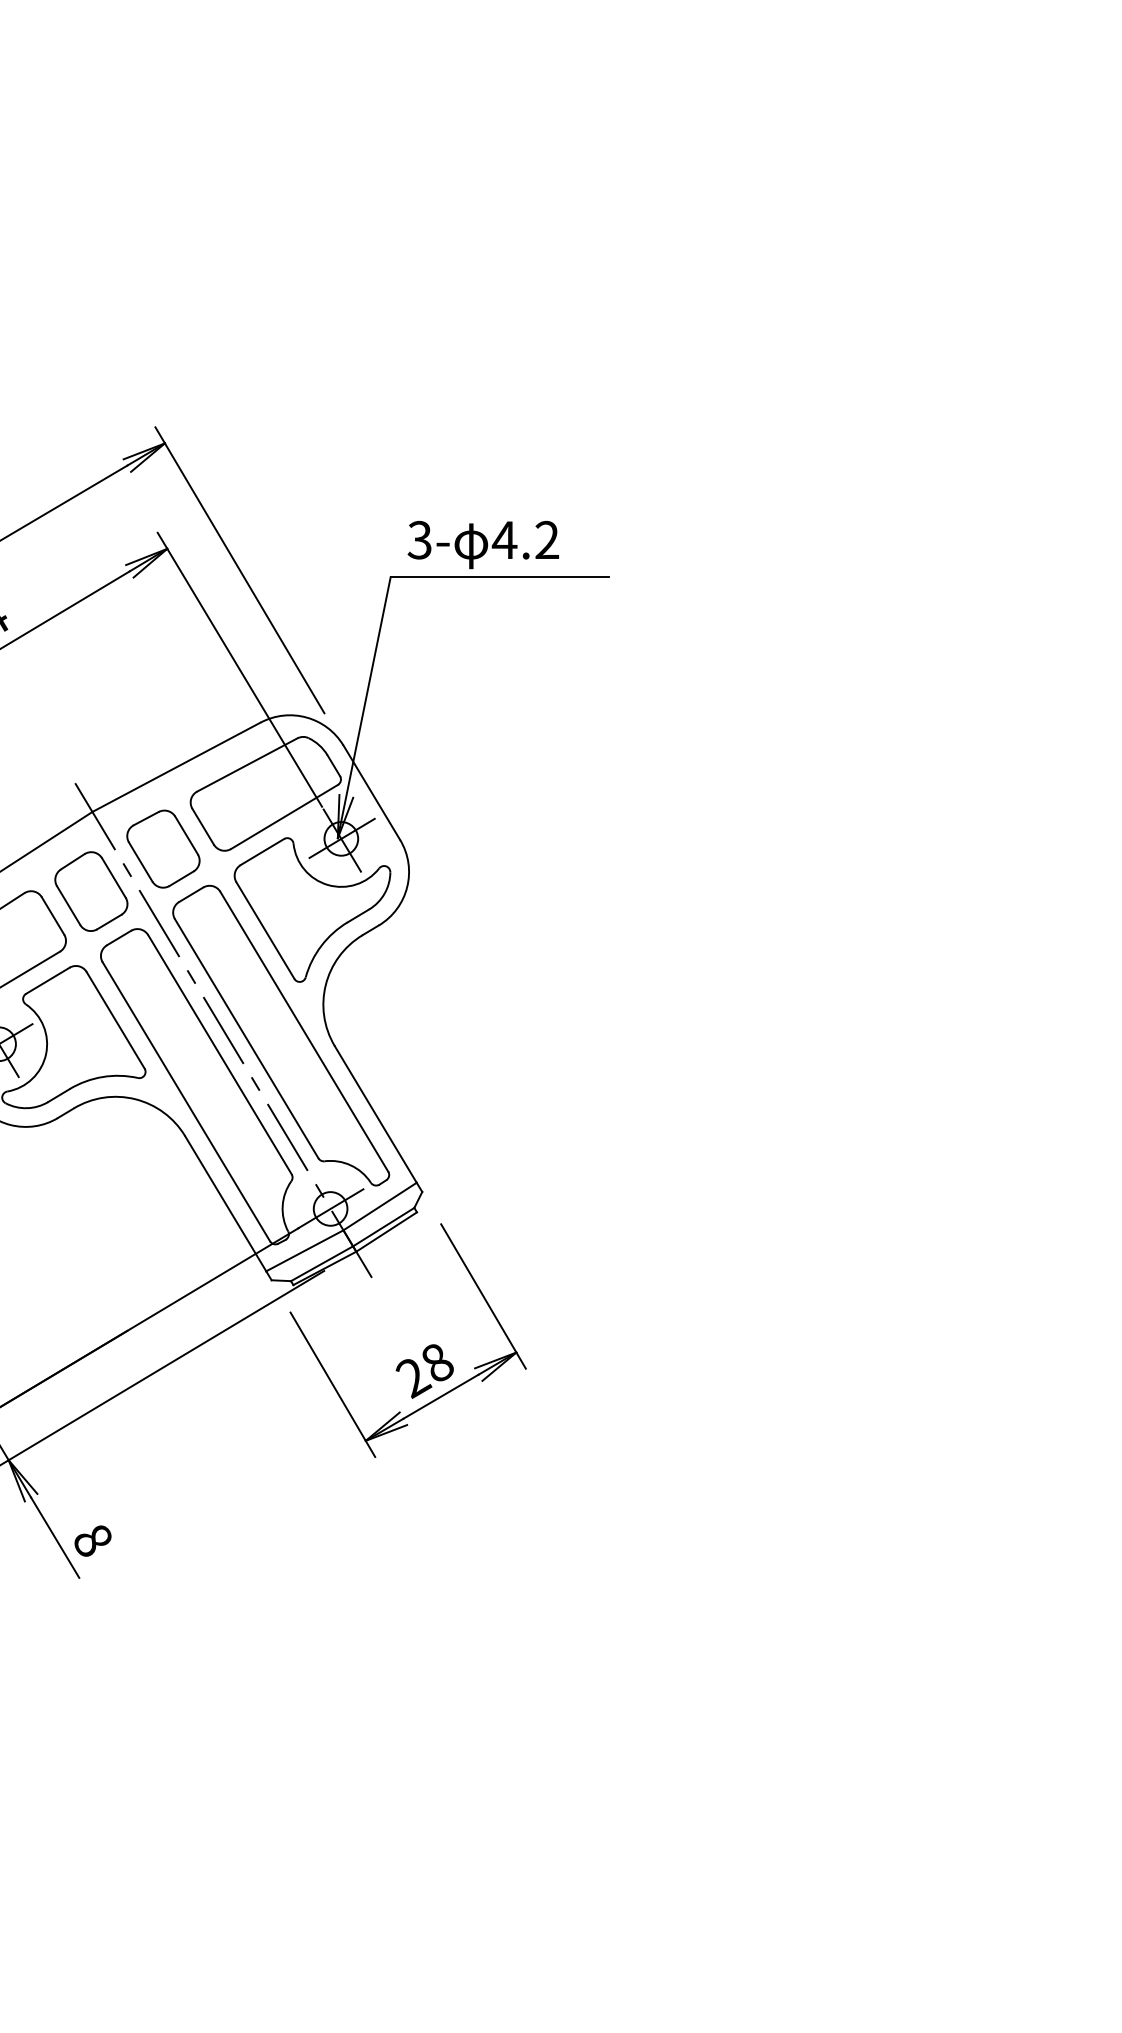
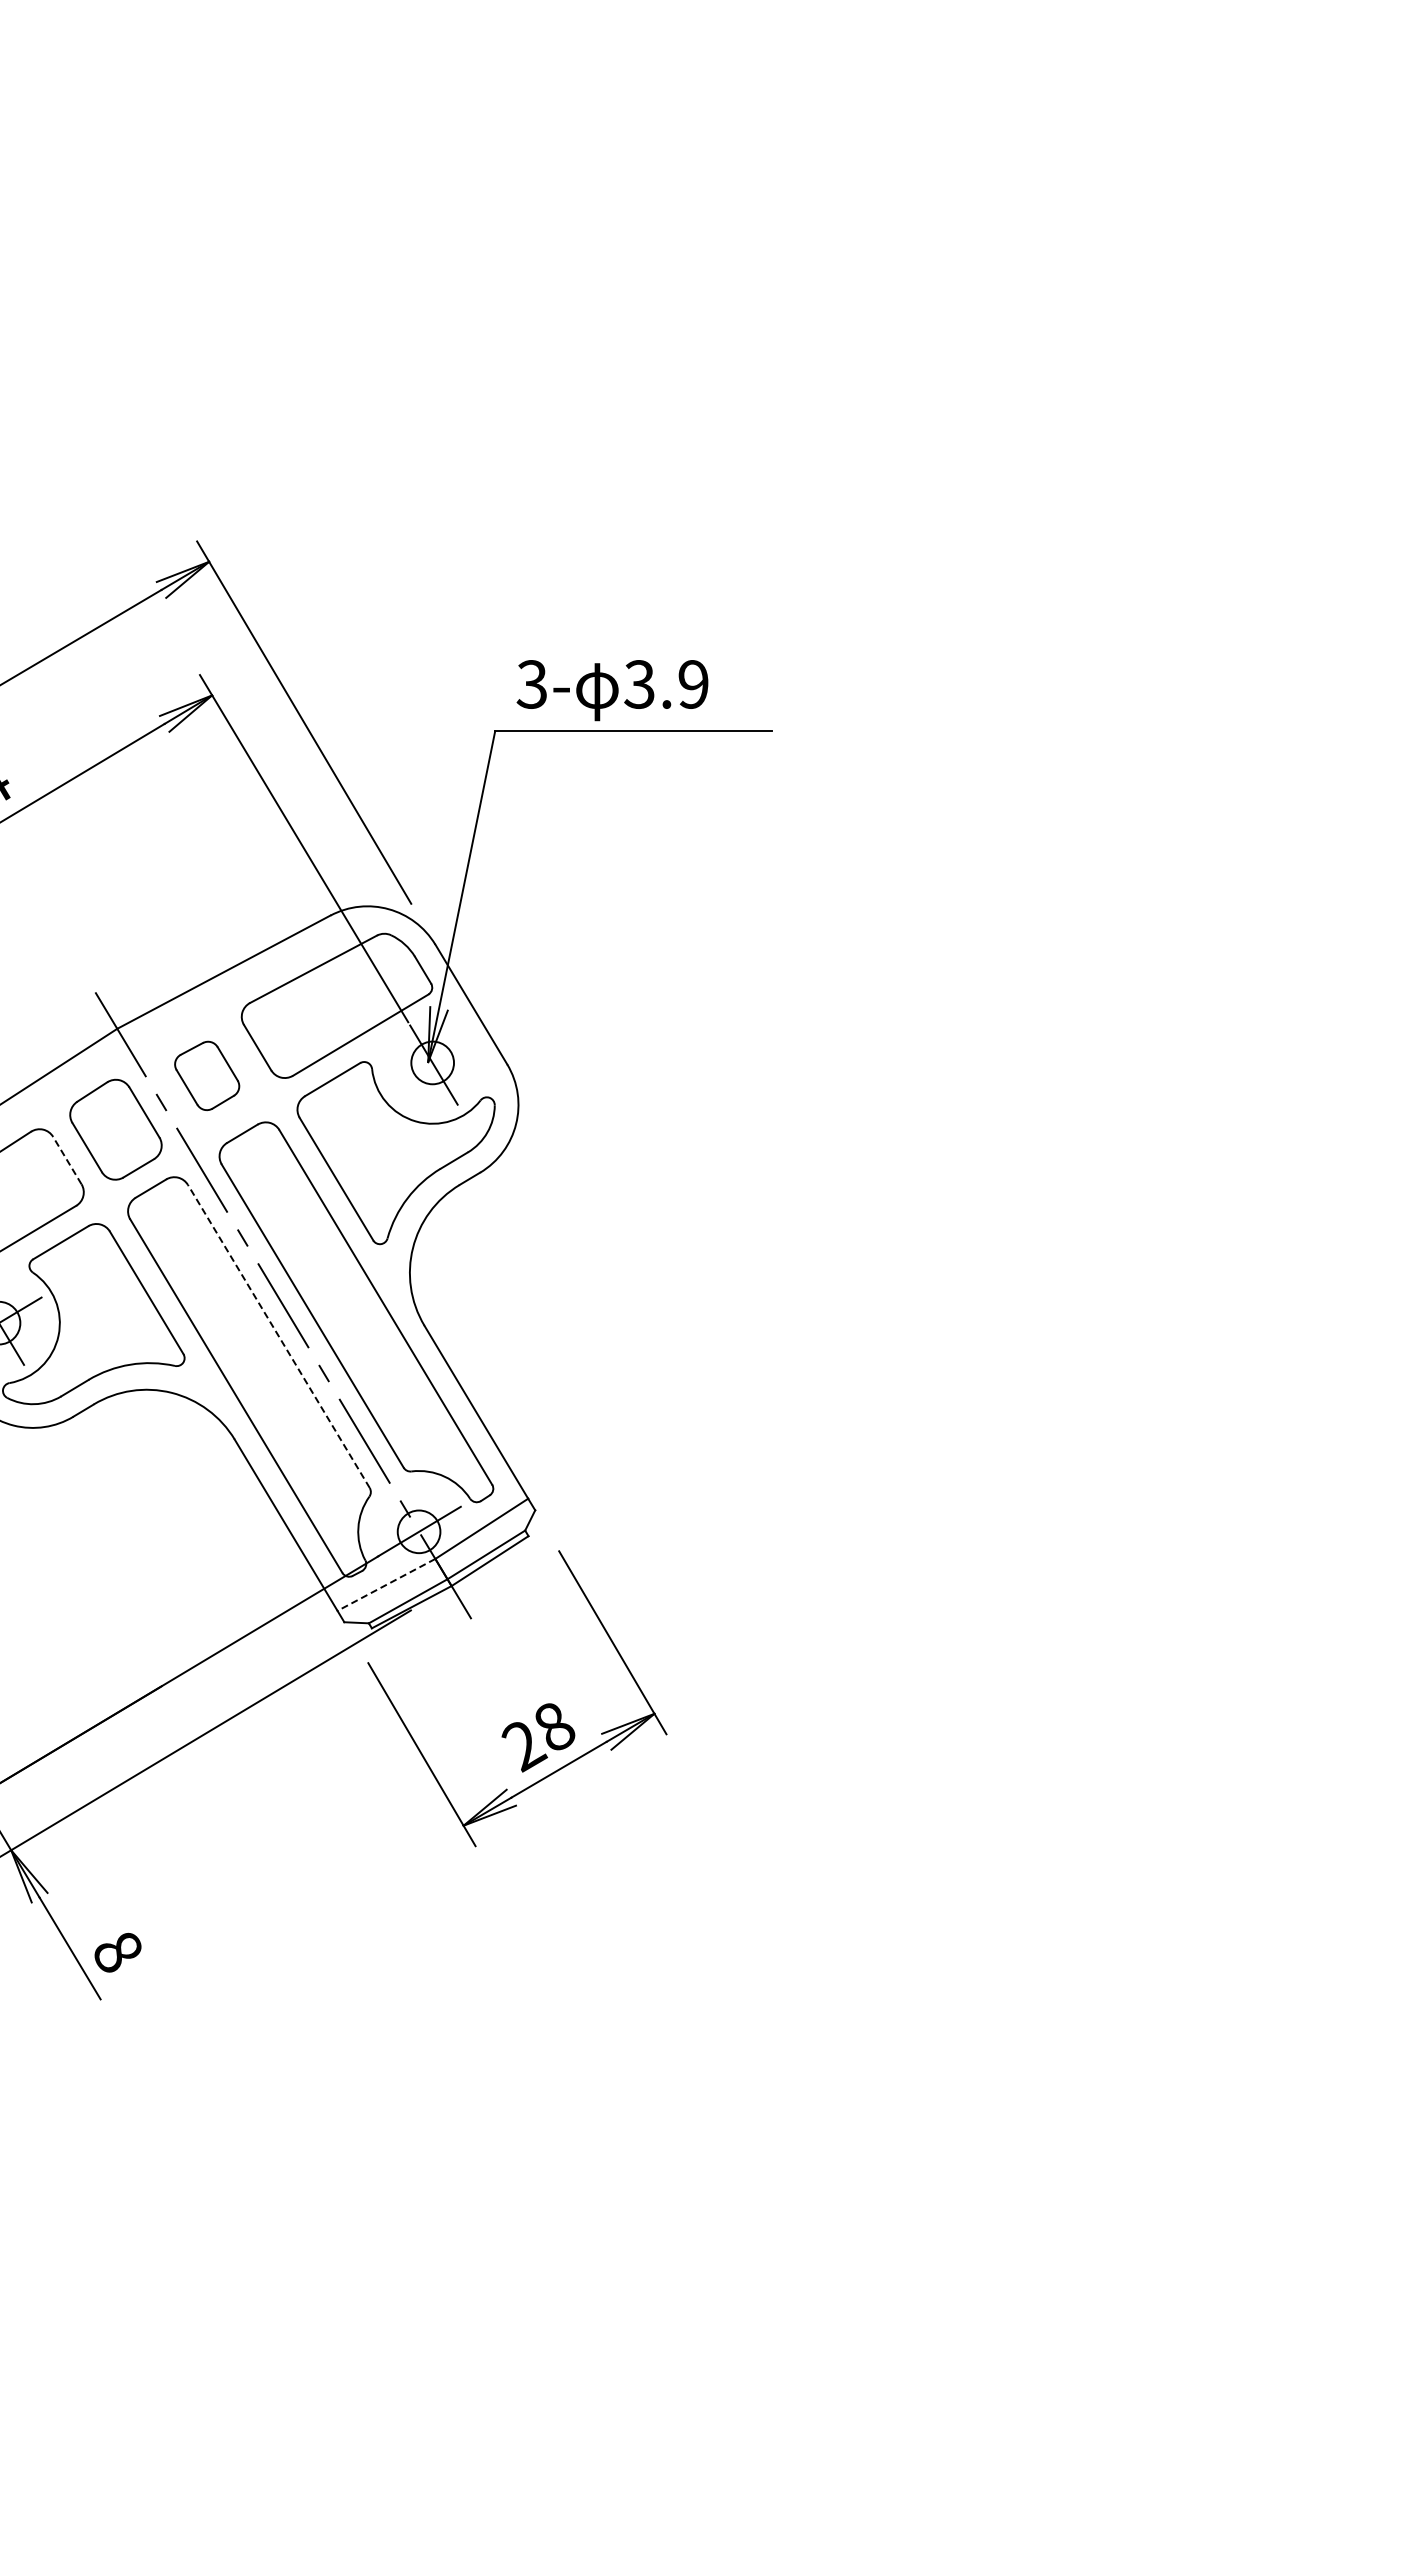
text: (525, 540) -> (665, 684), 4.2 -> 3.9
line: (342, 837) -> (434, 1061), removed
part: (162, 848) -> (206, 1075), size x0.7
line: (53, 915) -> (67, 1160), solid -> dashed
line: (219, 1054) -> (278, 1336), solid -> dashed
line: (304, 1251) -> (386, 1585), solid -> dashed

